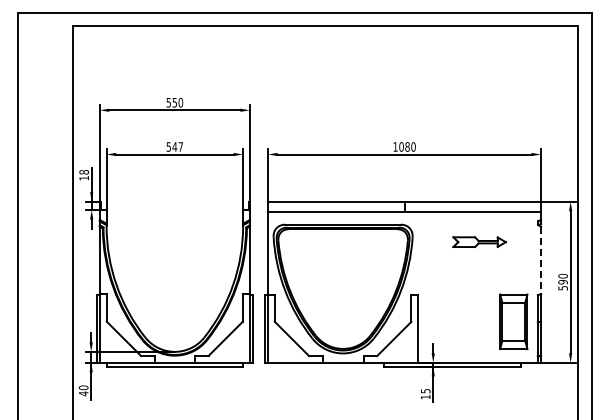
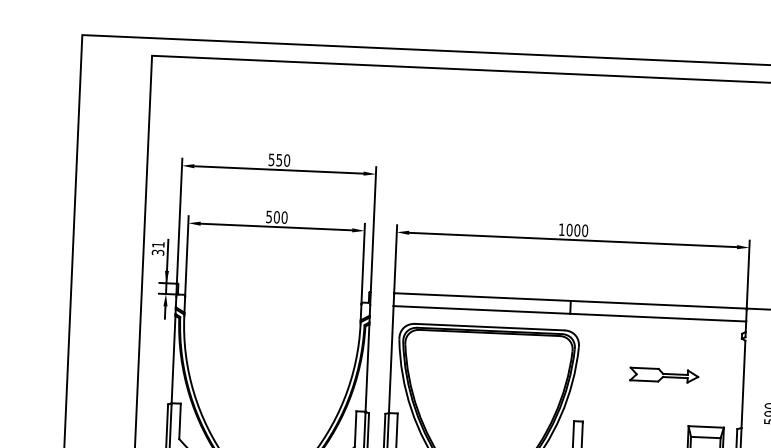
text: (177, 146) -> (280, 216), 547 -> 500
text: (407, 146) -> (577, 229), 1080 -> 1000
text: (84, 175) -> (158, 249), 18 -> 31
part: (479, 242) -> (664, 375), moved
line: (541, 260) -> (743, 384), dashed -> solid

